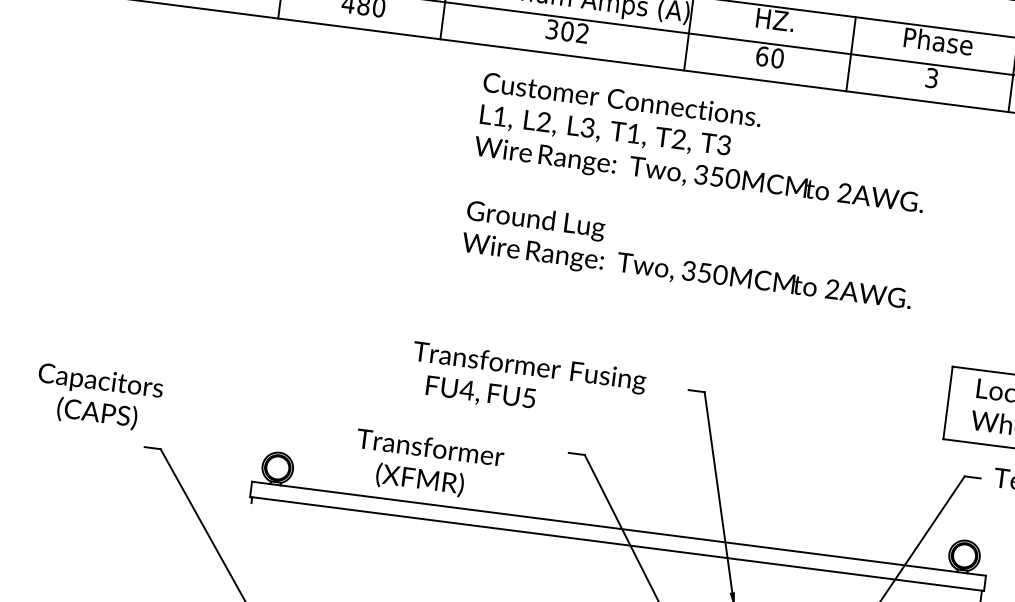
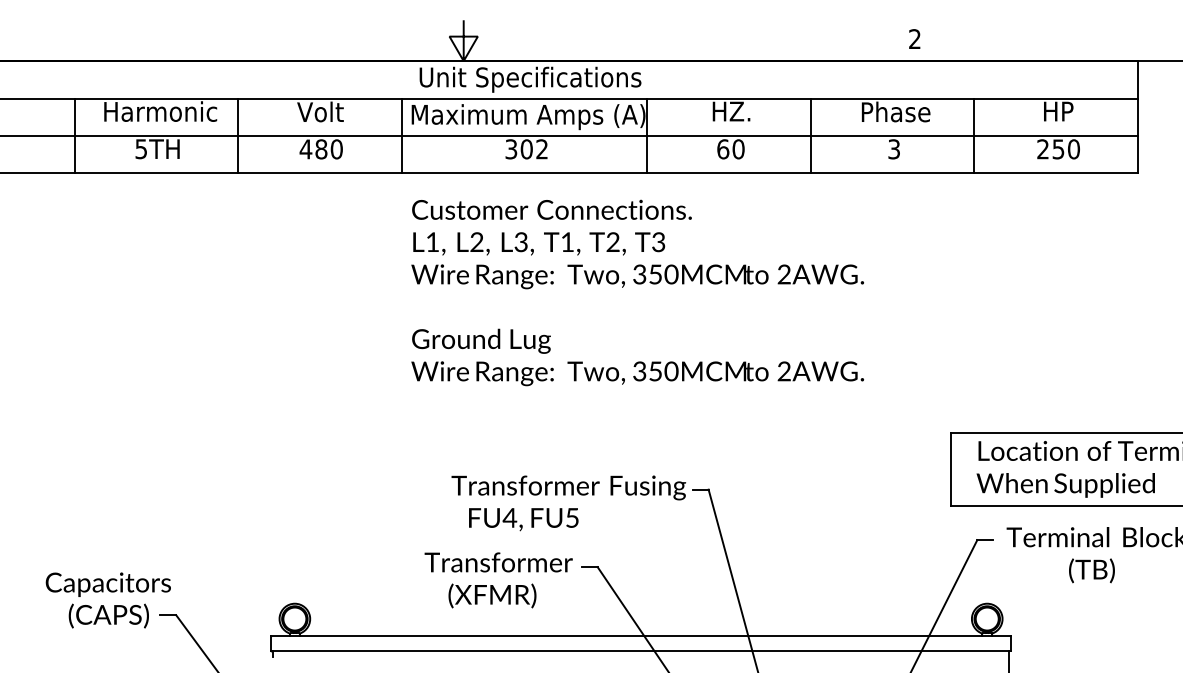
text: (696, 192) -> (637, 292), moved
text: (527, 383) -> (568, 503), moved
text: (97, 397) -> (107, 600), moved
text: (427, 465) -> (498, 580), moved

